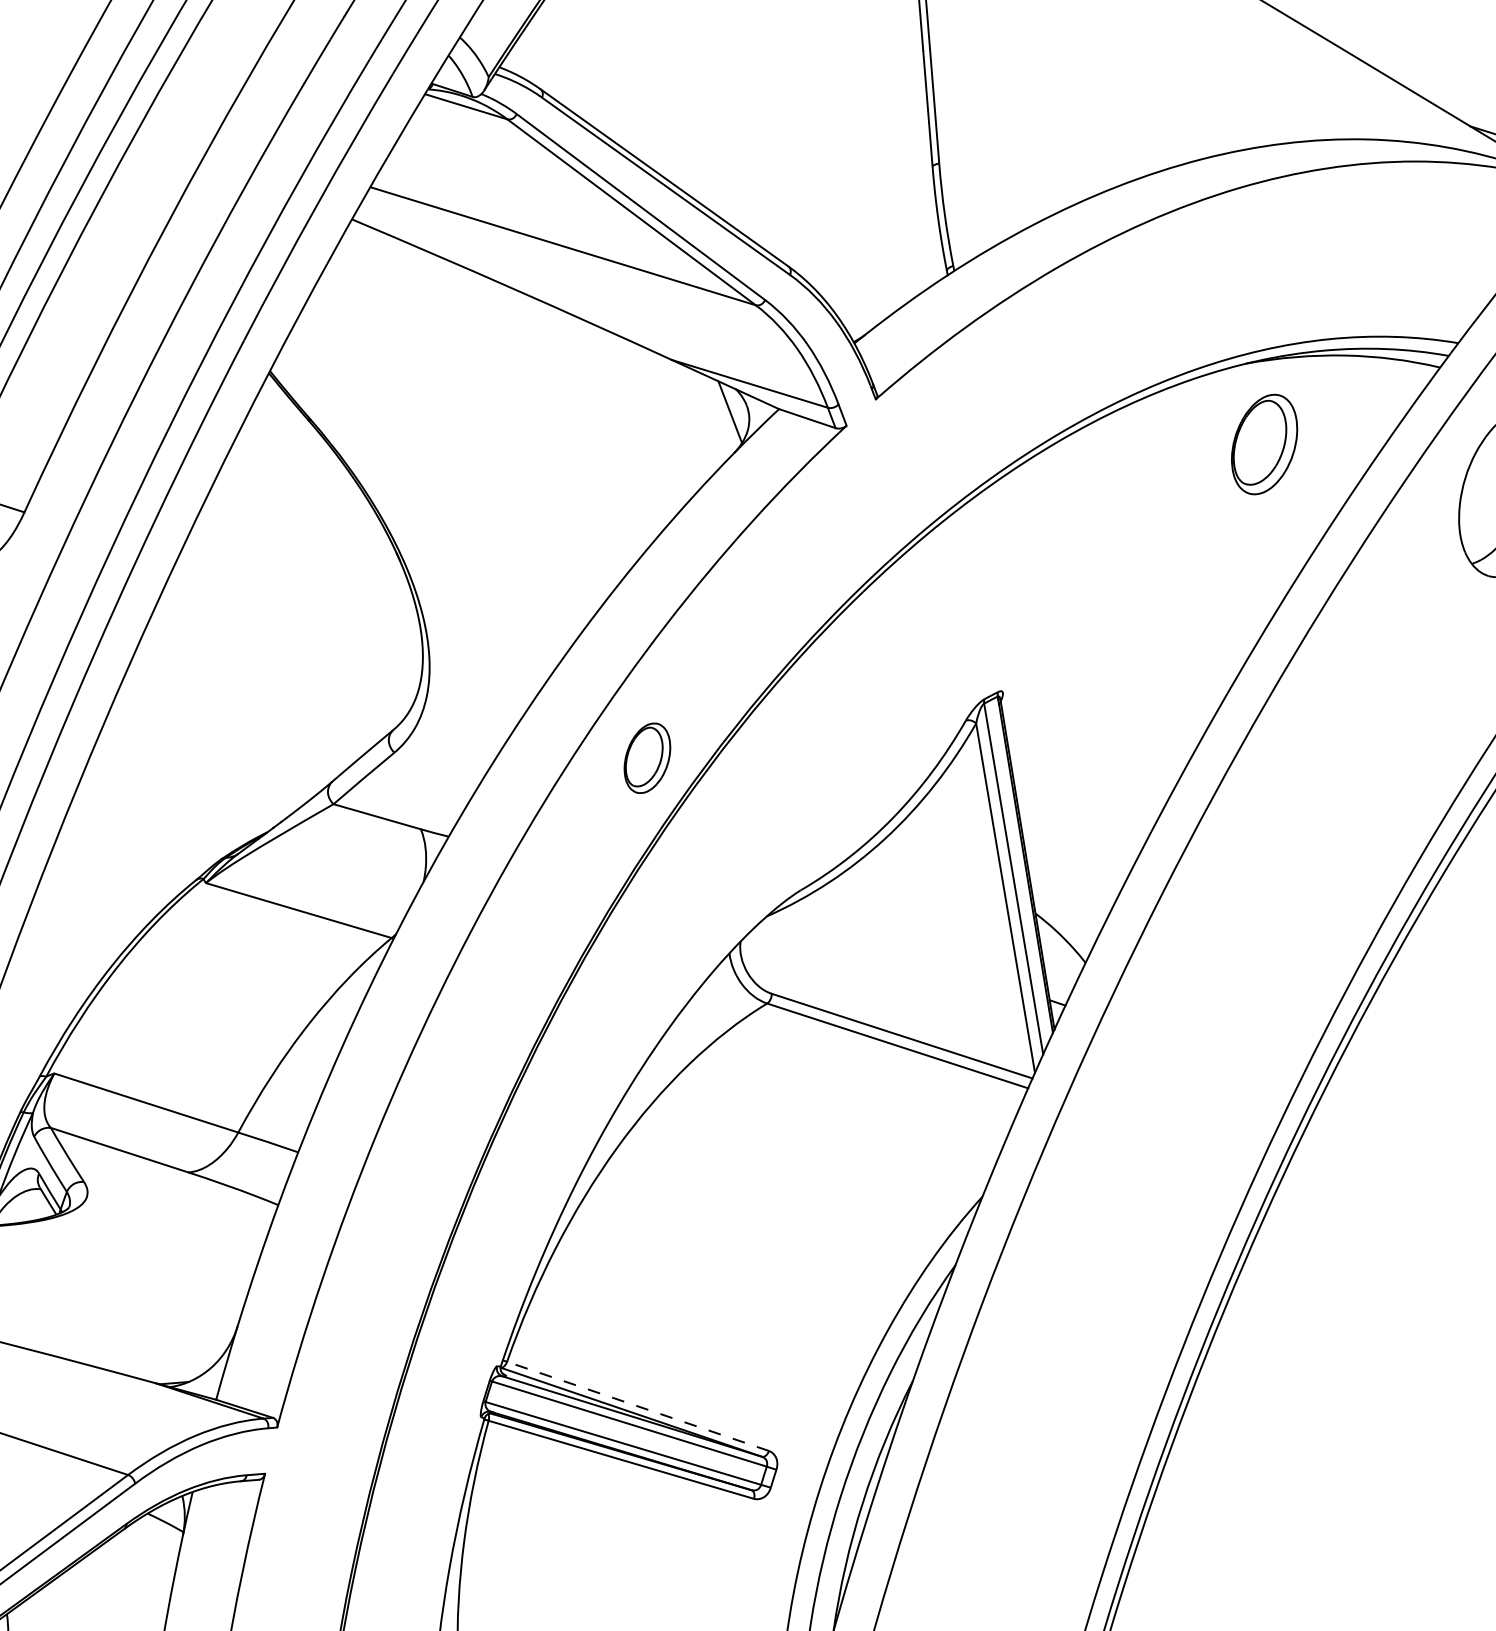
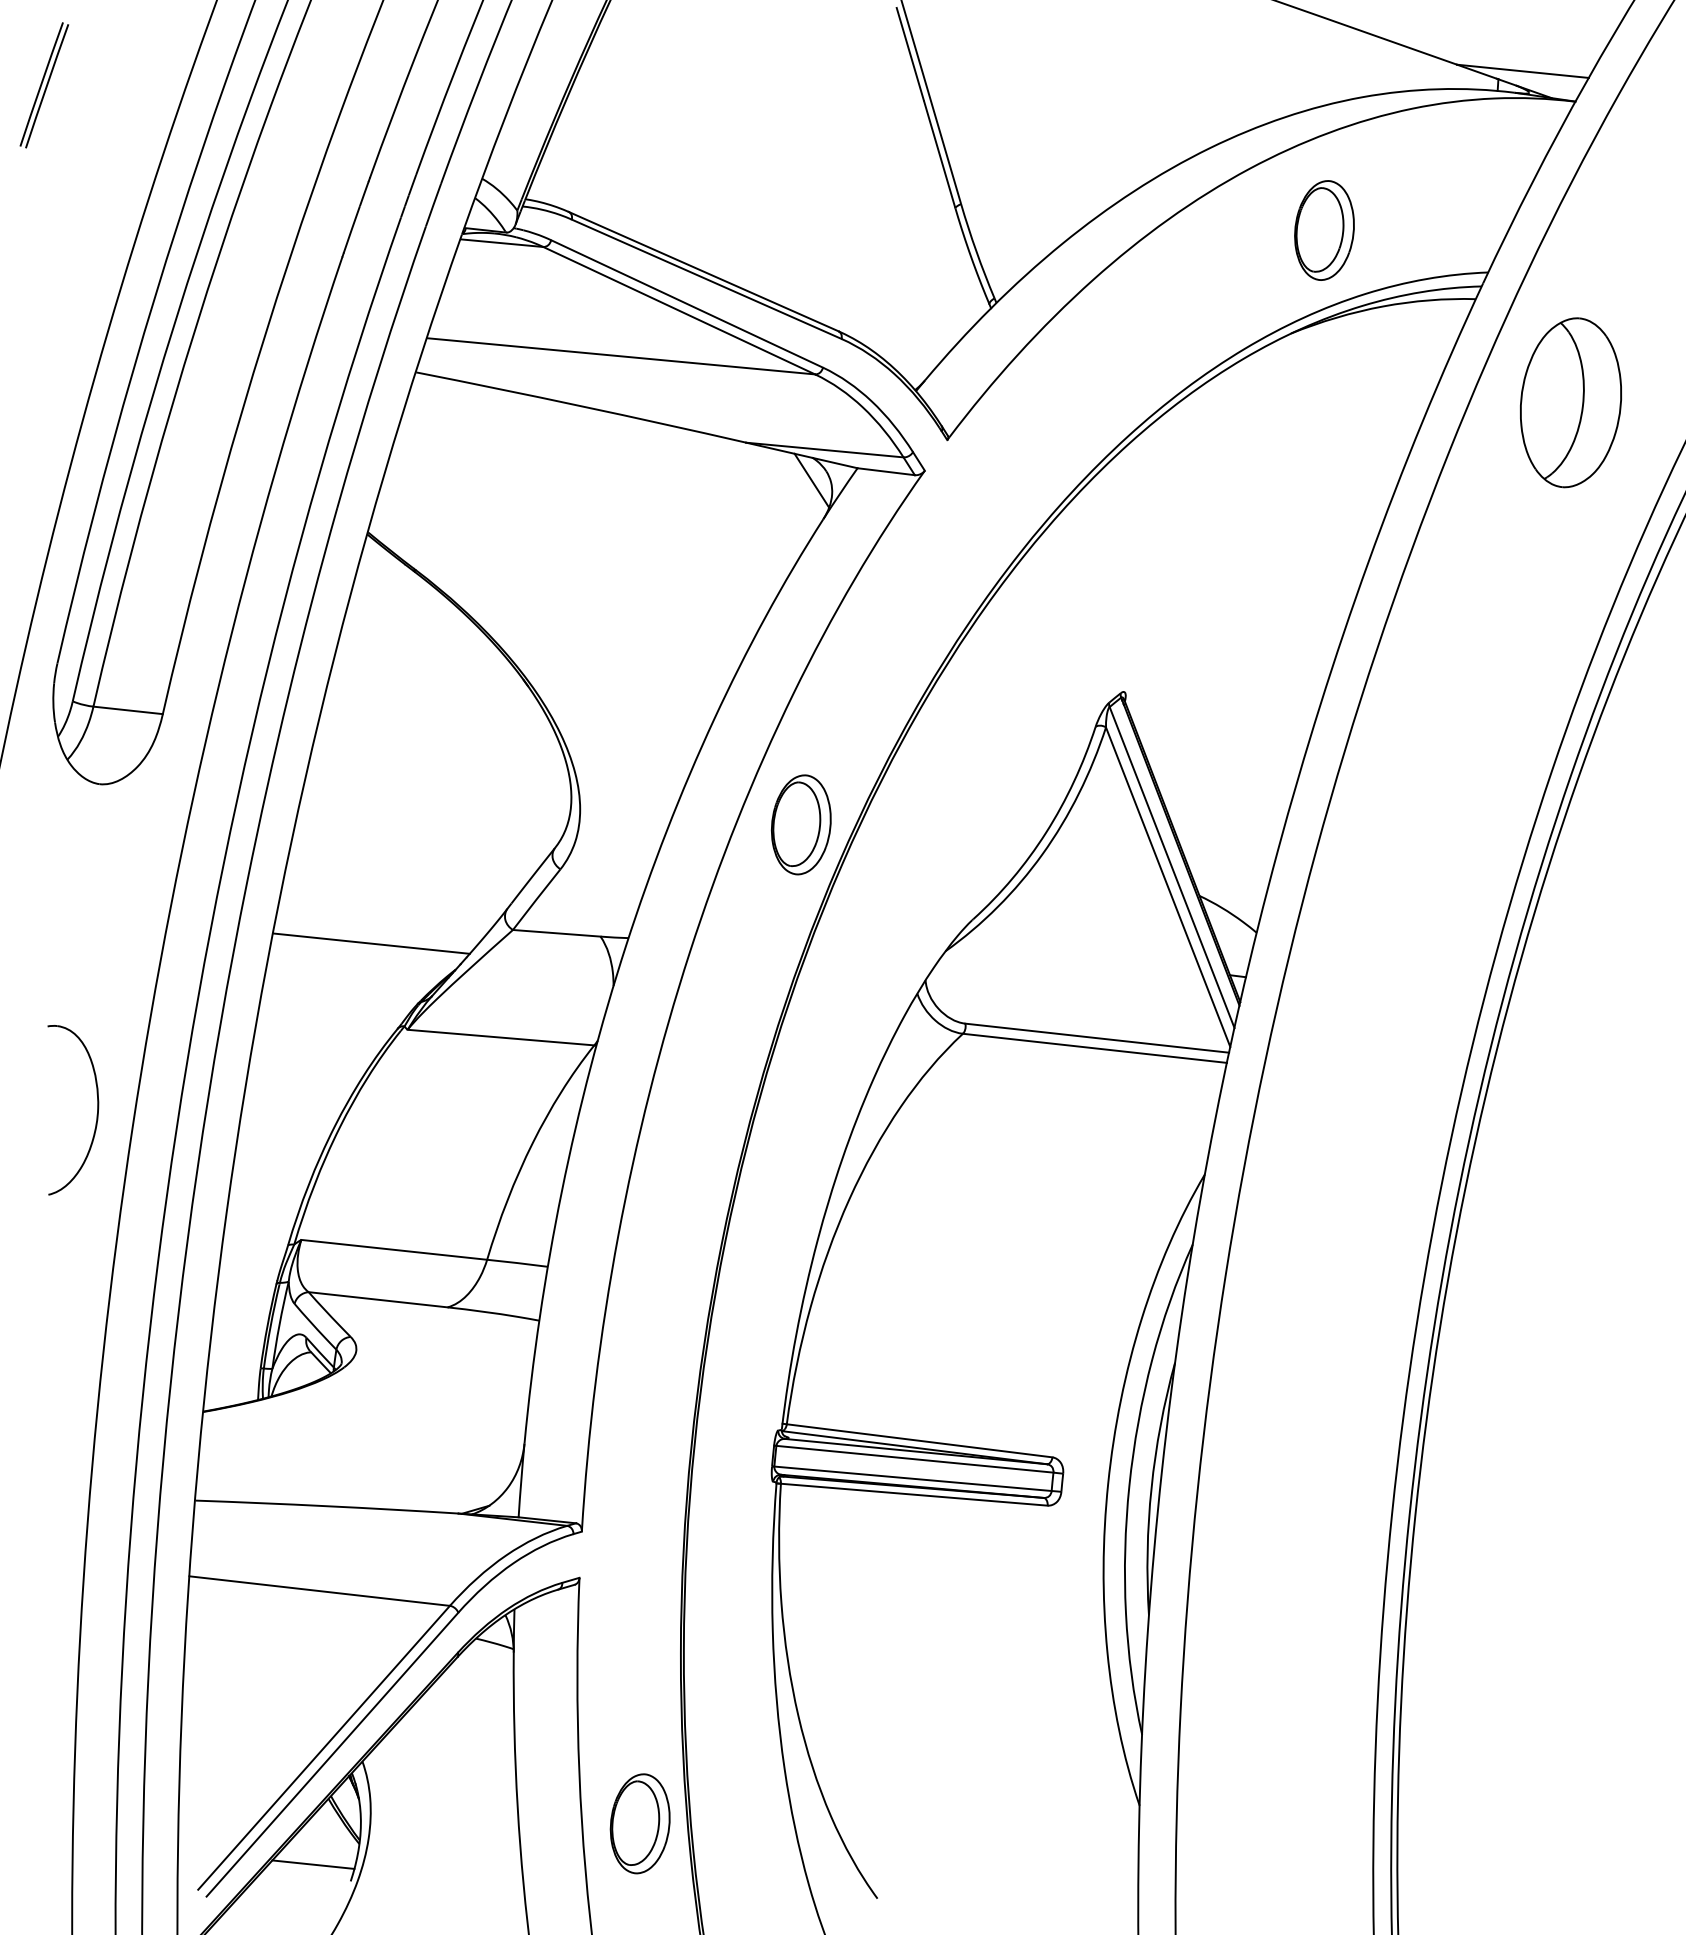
part: (1264, 444) -> (1324, 230), moved
part: (647, 757) -> (801, 824), size x1.43
line: (187, 788) -> (371, 943), added
line: (637, 1406) -> (919, 1440), dashed -> solid

